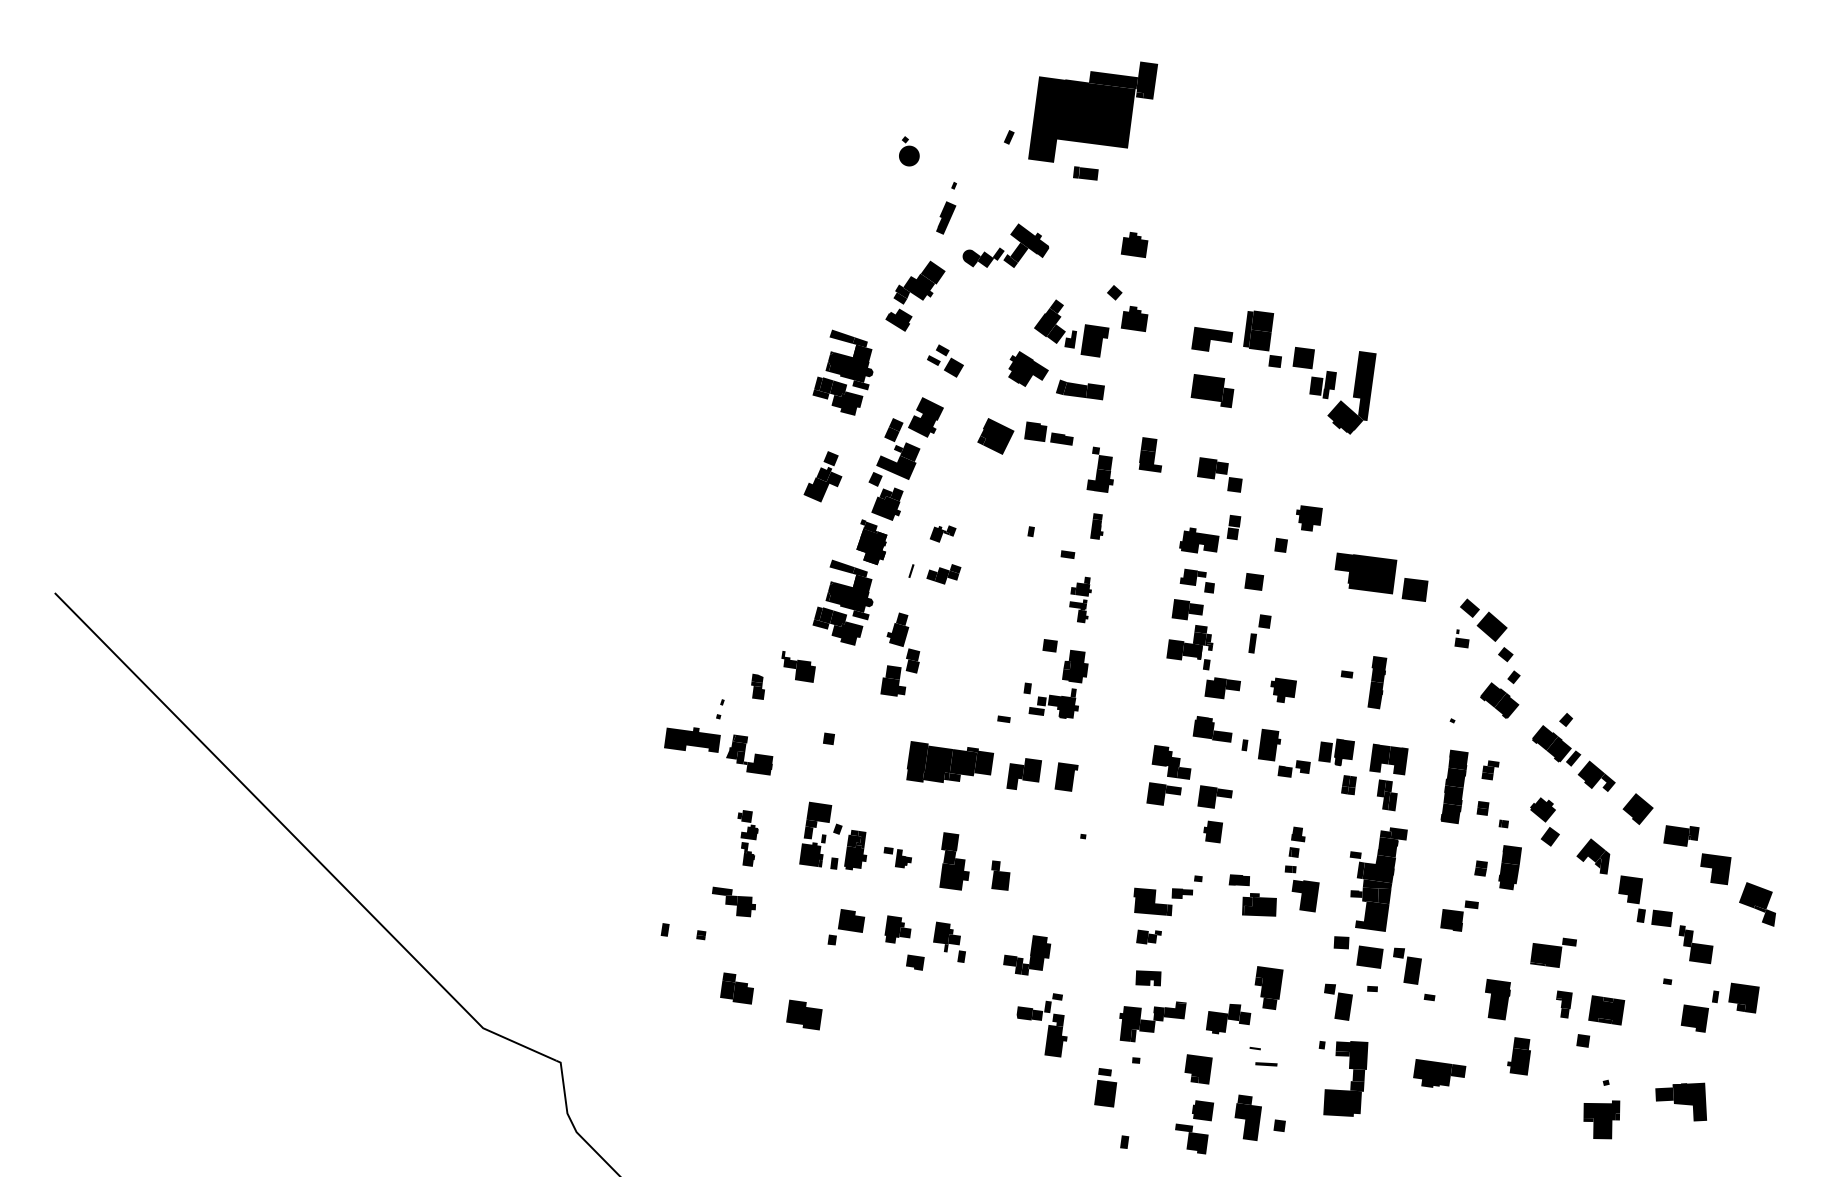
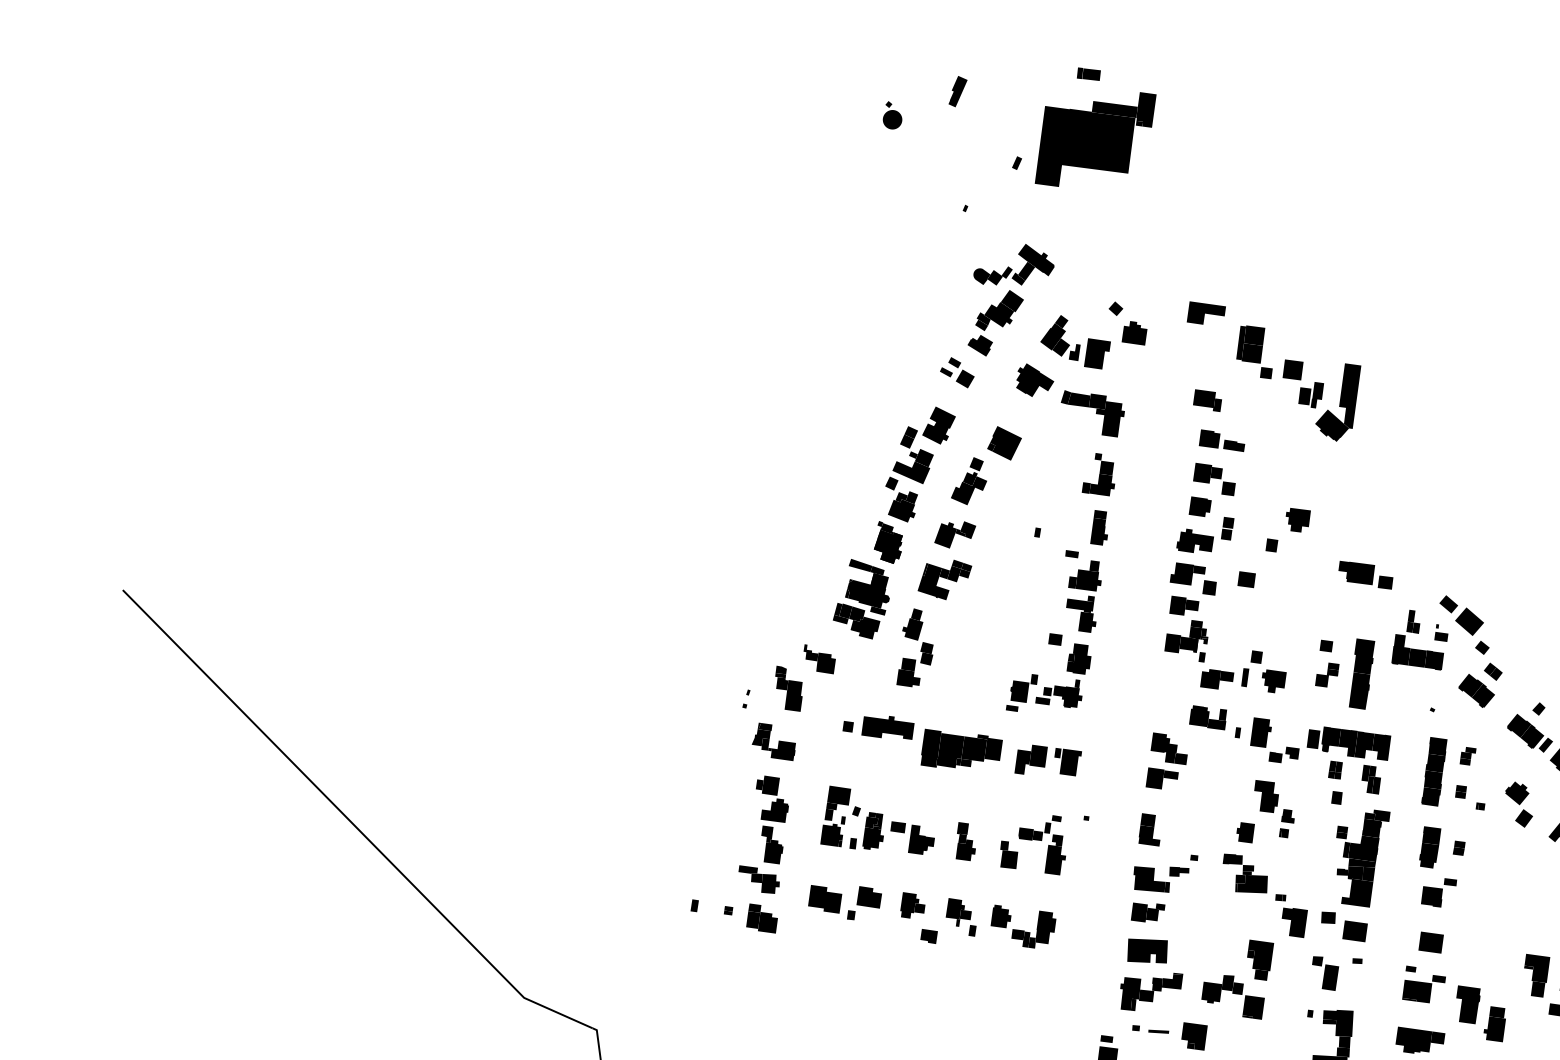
part: (909, 151) -> (892, 115), moved
part: (1085, 173) -> (1088, 74), moved
part: (946, 217) -> (958, 91), moved
part: (1134, 245) -> (1134, 264), removed
part: (915, 295) -> (995, 322), moved
part: (1212, 339) -> (1206, 313), moved
part: (842, 372) -> (860, 383), removed
part: (1212, 390) -> (1207, 400), size x0.71
fill: (1108, 410) -> (1110, 419), added
part: (1048, 433) -> (1221, 440), moved
part: (1149, 454) -> (1148, 829), moved
part: (822, 476) -> (968, 480), moved
fill: (1082, 483) -> (1085, 487), added
fill: (1204, 503) -> (1200, 506), added
part: (1096, 526) -> (1098, 527), size x1.43
part: (942, 533) -> (954, 534), size x1.67
fill: (945, 565) -> (957, 564), added
part: (1381, 576) -> (1365, 574), size x0.62
part: (1197, 580) -> (1193, 578), size x1.43
fill: (919, 583) -> (933, 581), added
part: (1080, 599) -> (1083, 596), size x1.67
part: (1259, 633) -> (1251, 668), moved
part: (1436, 639) -> (1417, 633), added
fill: (1339, 652) -> (1326, 645), added
part: (1377, 682) -> (1362, 673), size x1.43
fill: (1520, 682) -> (1496, 673), added
fill: (1339, 687) -> (1326, 678), added
fill: (1011, 701) -> (1019, 691), added
fill: (770, 705) -> (793, 695), added
fill: (1228, 725) -> (1222, 714), added
part: (692, 739) -> (888, 727), moved
fill: (1362, 756) -> (1348, 743), added
fill: (1052, 766) -> (1057, 752), added
part: (1214, 796) -> (1209, 780), removed
fill: (1275, 813) -> (1266, 796), added
fill: (1350, 814) -> (1336, 797), added
part: (1212, 831) -> (1245, 832), moved
part: (747, 838) -> (771, 820), size x1.67
fill: (1356, 848) -> (1342, 829), added
part: (897, 857) -> (912, 837), size x1.67
part: (954, 861) -> (965, 841), size x0.71
part: (1509, 867) -> (1429, 847), moved
part: (1301, 888) -> (1290, 915), moved
fill: (1256, 889) -> (1248, 867), added
part: (1148, 936) -> (1147, 911), size x1.43
fill: (991, 941) -> (1000, 916), added
part: (1553, 952) -> (1424, 988), moved
part: (1407, 965) -> (1390, 939), removed
part: (1450, 968) -> (1430, 941), added
part: (1148, 978) -> (1147, 951), size x1.67
part: (736, 988) -> (761, 918), moved
part: (1497, 999) -> (1468, 1004), moved
part: (1564, 1004) -> (1537, 975), size x1.67
part: (804, 1014) -> (825, 898), moved
part: (1041, 1025) -> (1041, 845), moved
fill: (1261, 1038) -> (1253, 1007), added
line: (1266, 1064) -> (1158, 1031), moved

